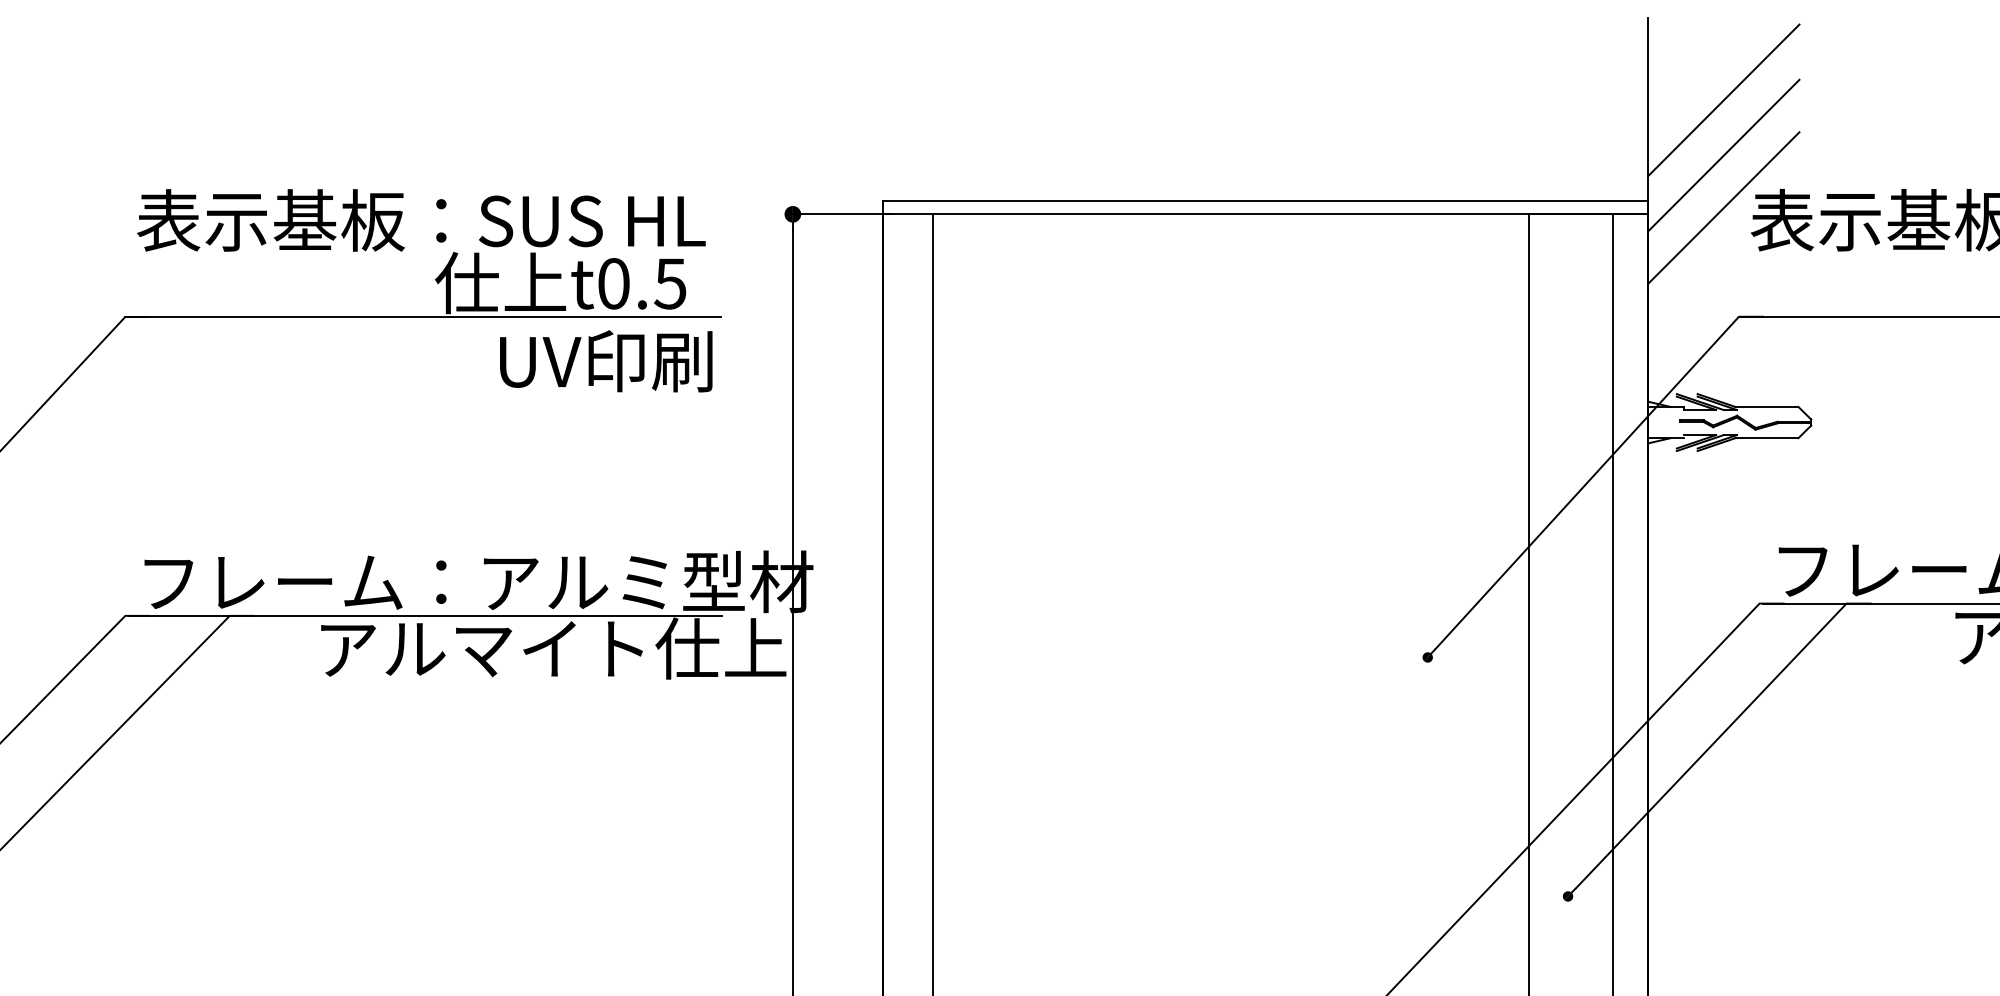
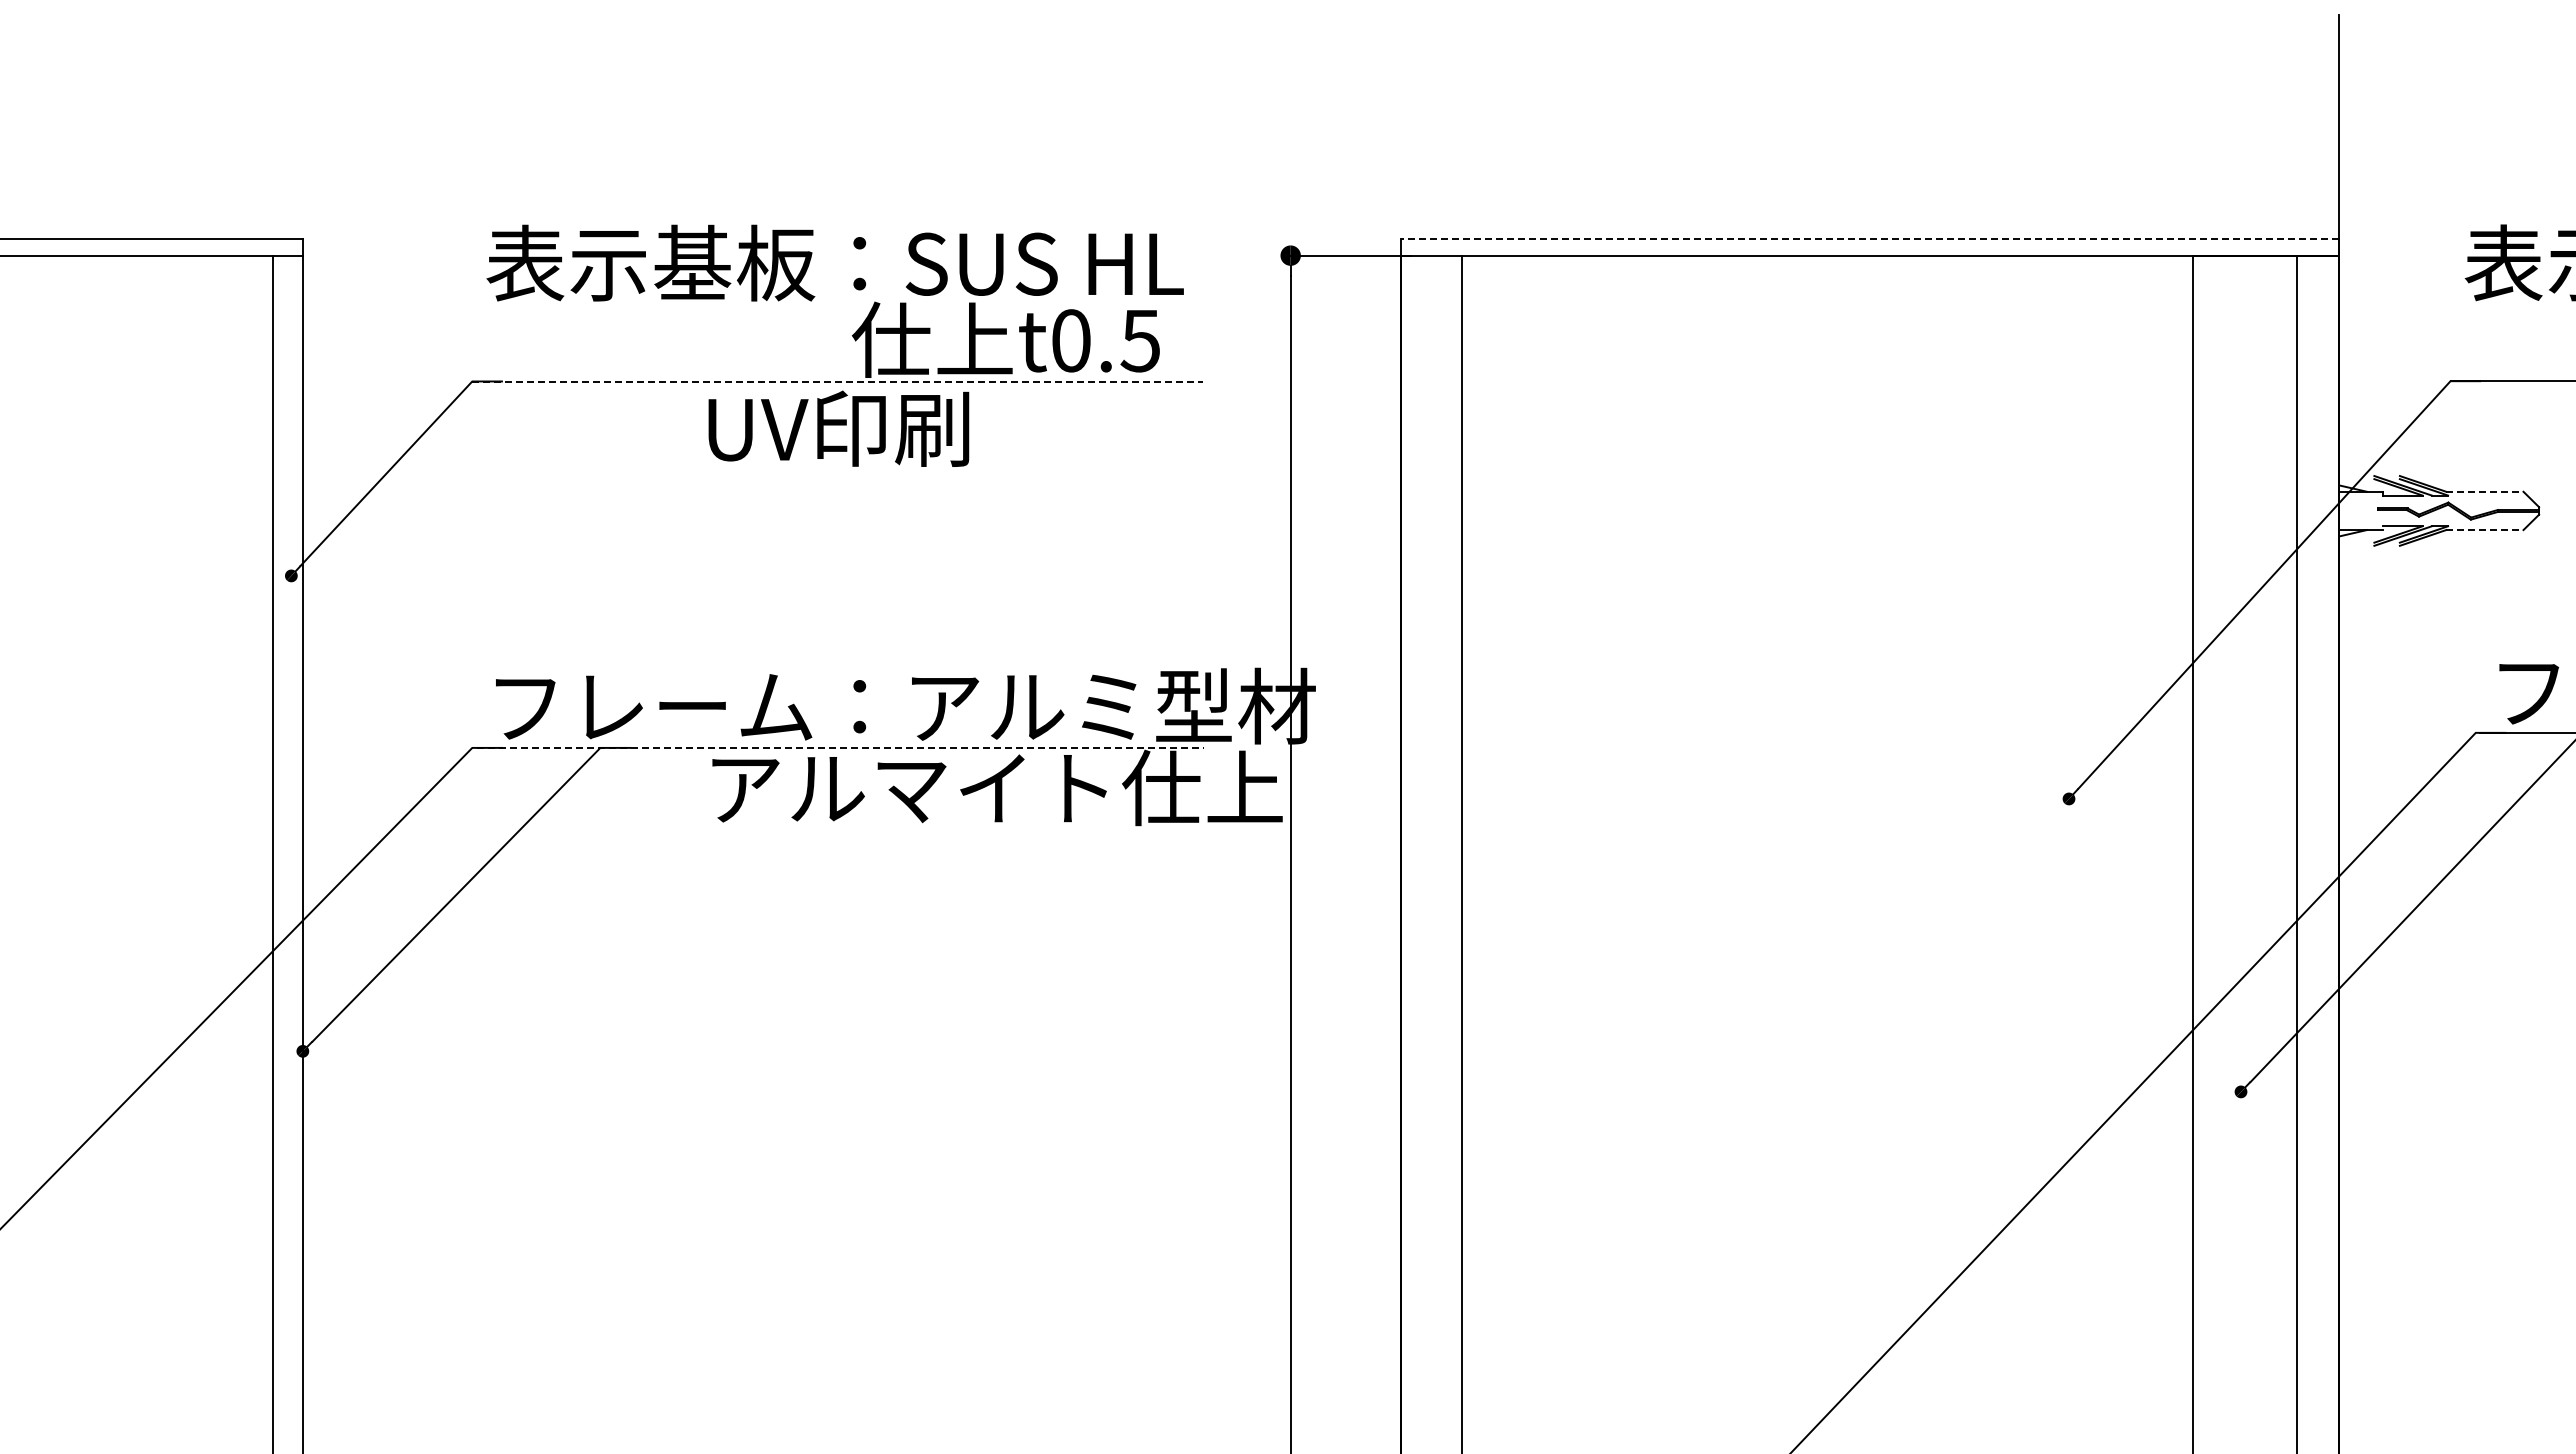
line: (1723, 100) -> (2431, 115), removed
line: (1723, 155) -> (2431, 183), removed
line: (1265, 200) -> (1870, 238), solid -> dashed
line: (1723, 207) -> (2431, 247), removed
line: (424, 316) -> (838, 381), solid -> dashed
text: (605, 361) -> (838, 428), moved
line: (1766, 406) -> (2484, 491), solid -> dashed
line: (1766, 438) -> (2484, 530), solid -> dashed
line: (425, 615) -> (840, 747), solid -> dashed

